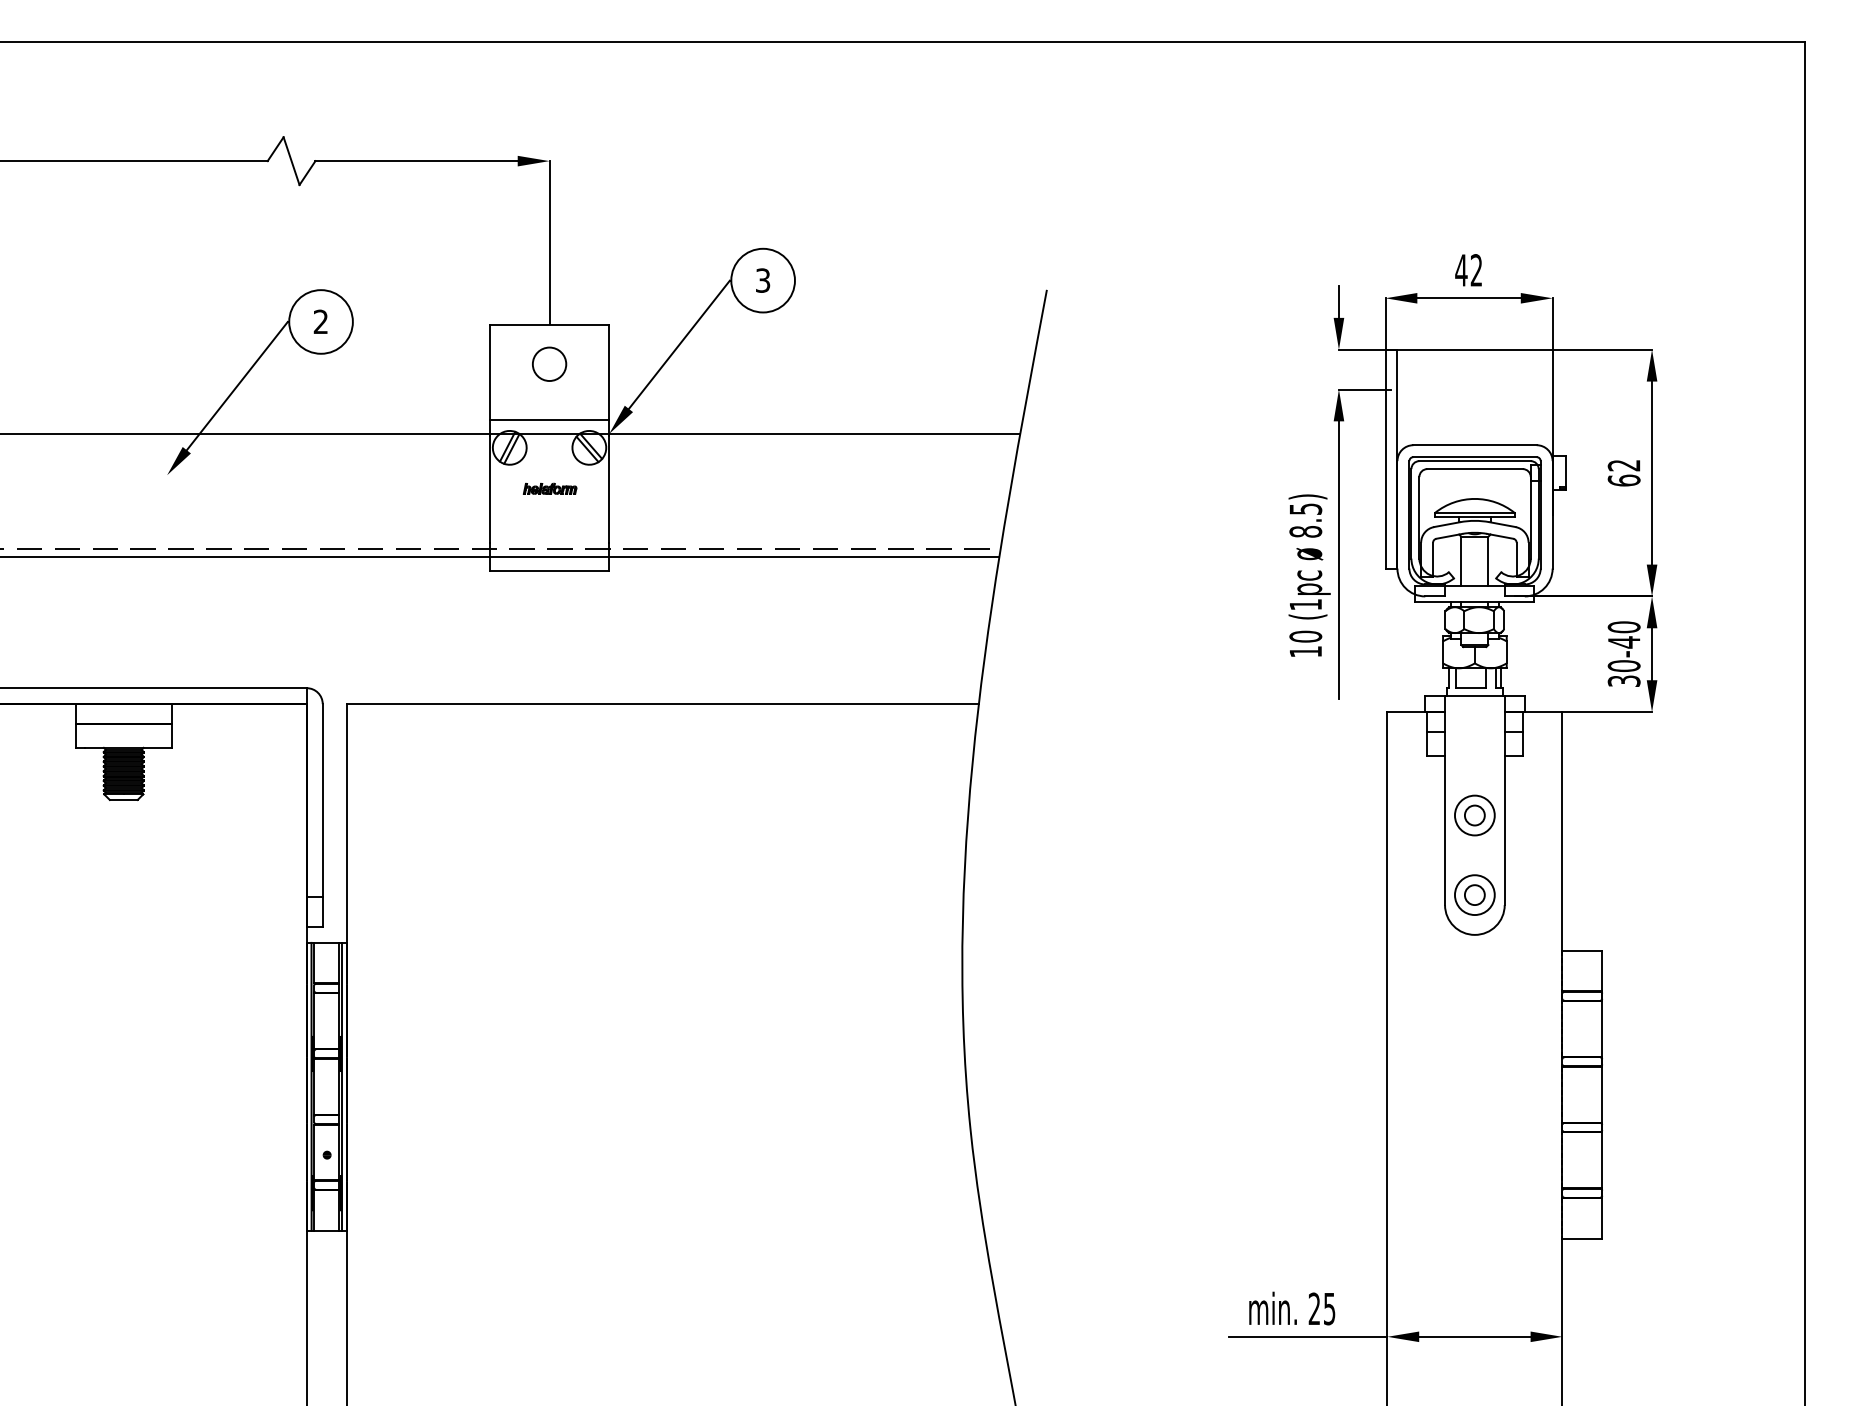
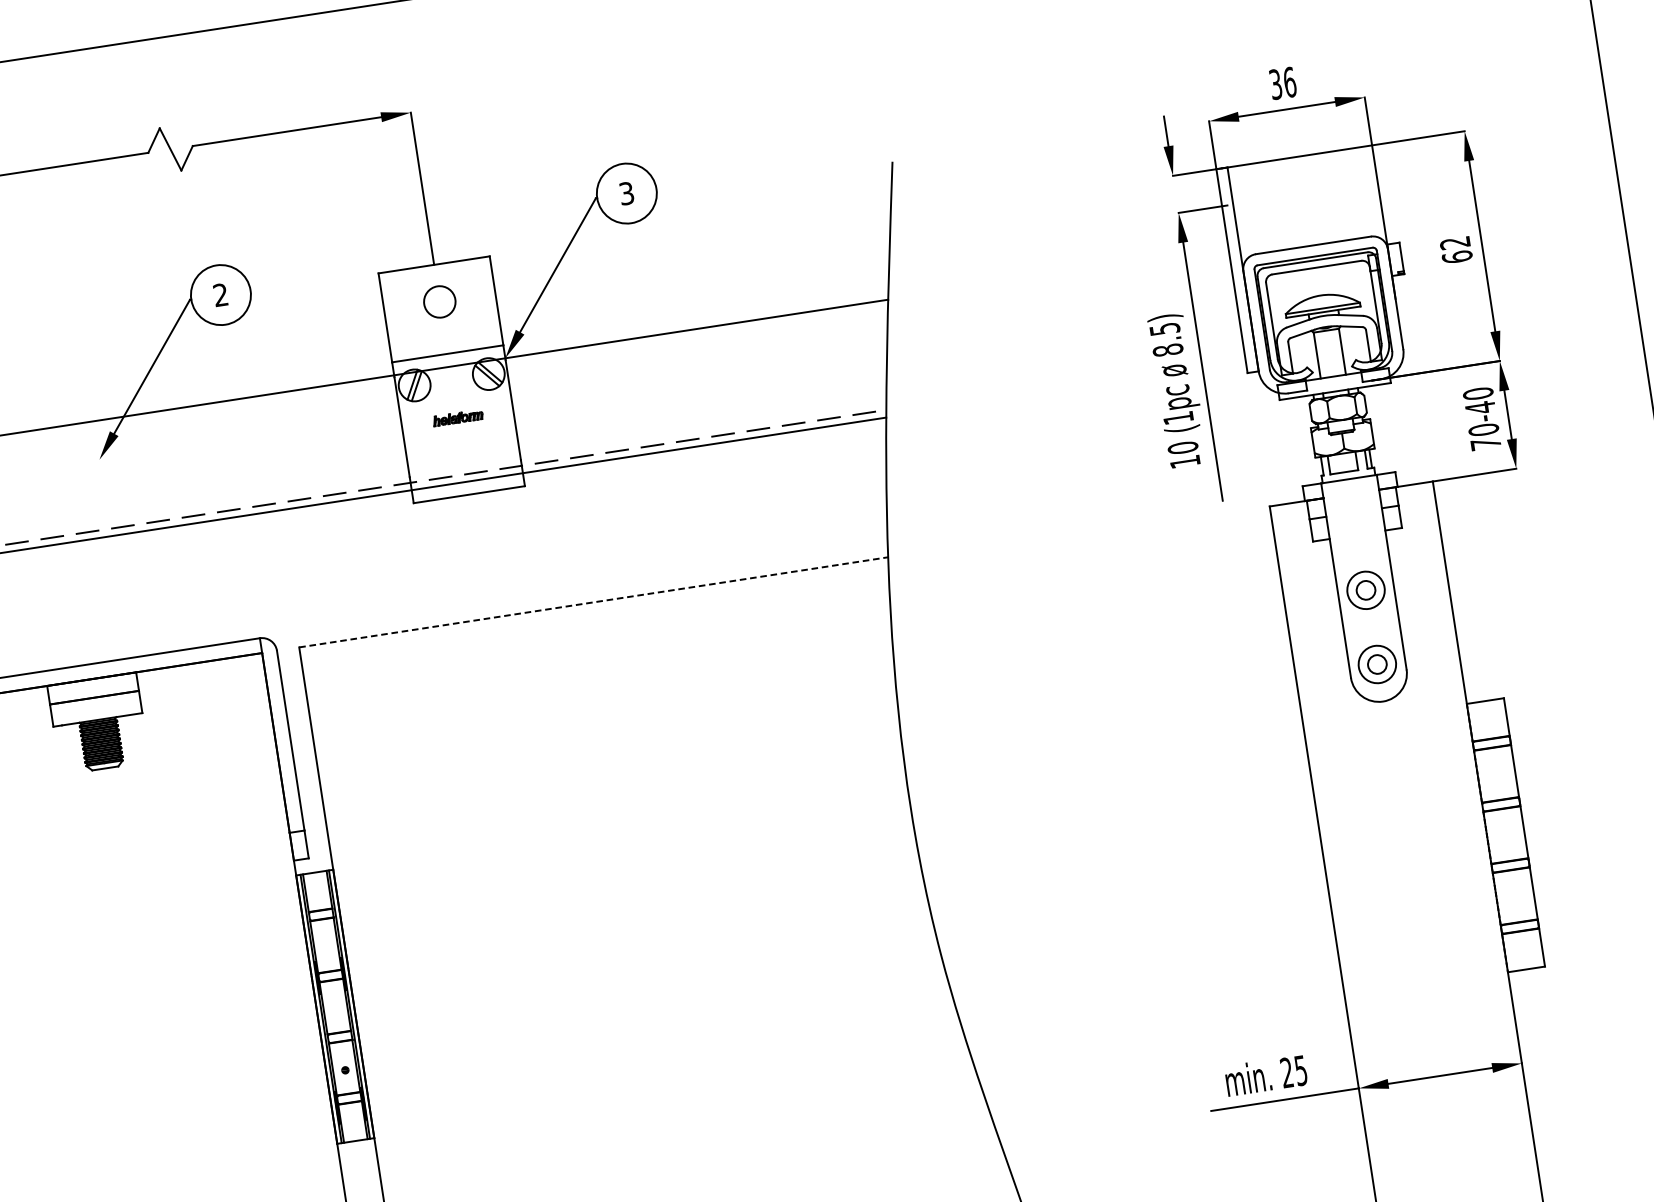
text: (1468, 270) -> (1282, 83), 42 -> 36
text: (1623, 680) -> (1485, 443), 30-40 -> 70-40
line: (663, 704) -> (594, 602), solid -> dashed

